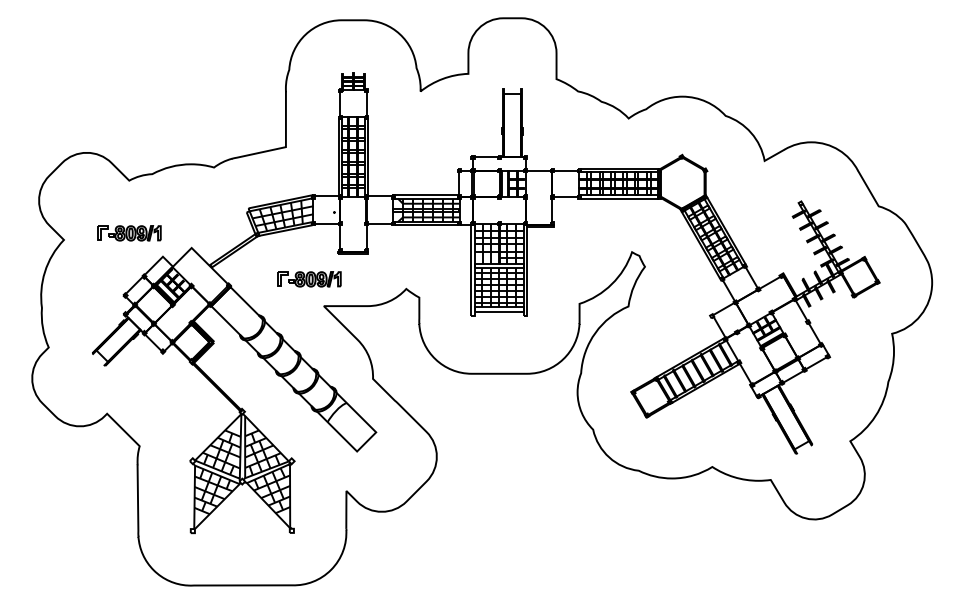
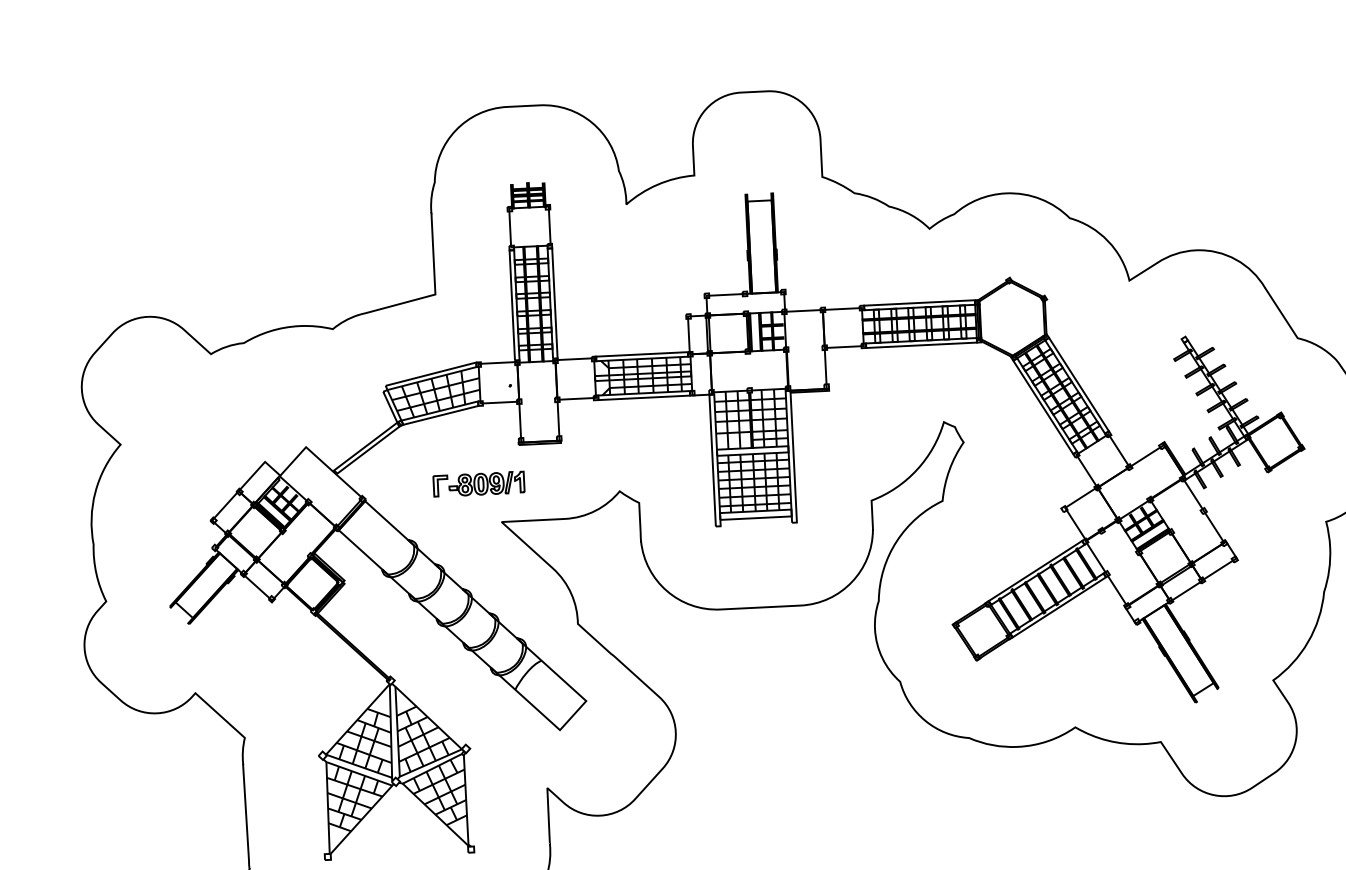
part: (129, 233) -> (215, 430), removed

